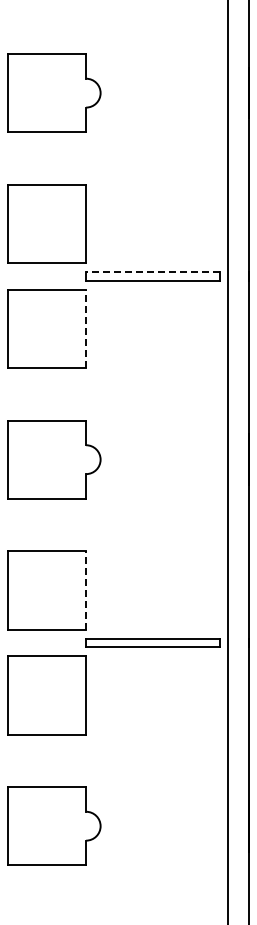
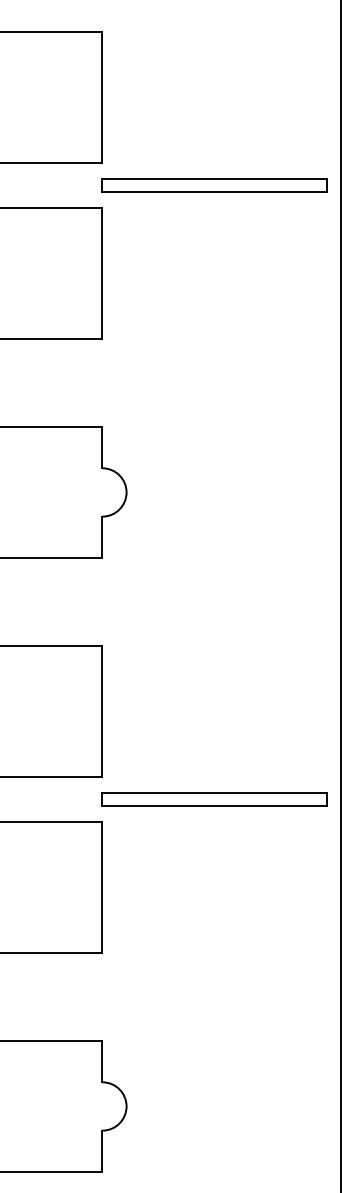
line: (153, 272) -> (215, 178), dashed -> solid
line: (86, 328) -> (102, 272), dashed -> solid
line: (86, 590) -> (102, 711), dashed -> solid

